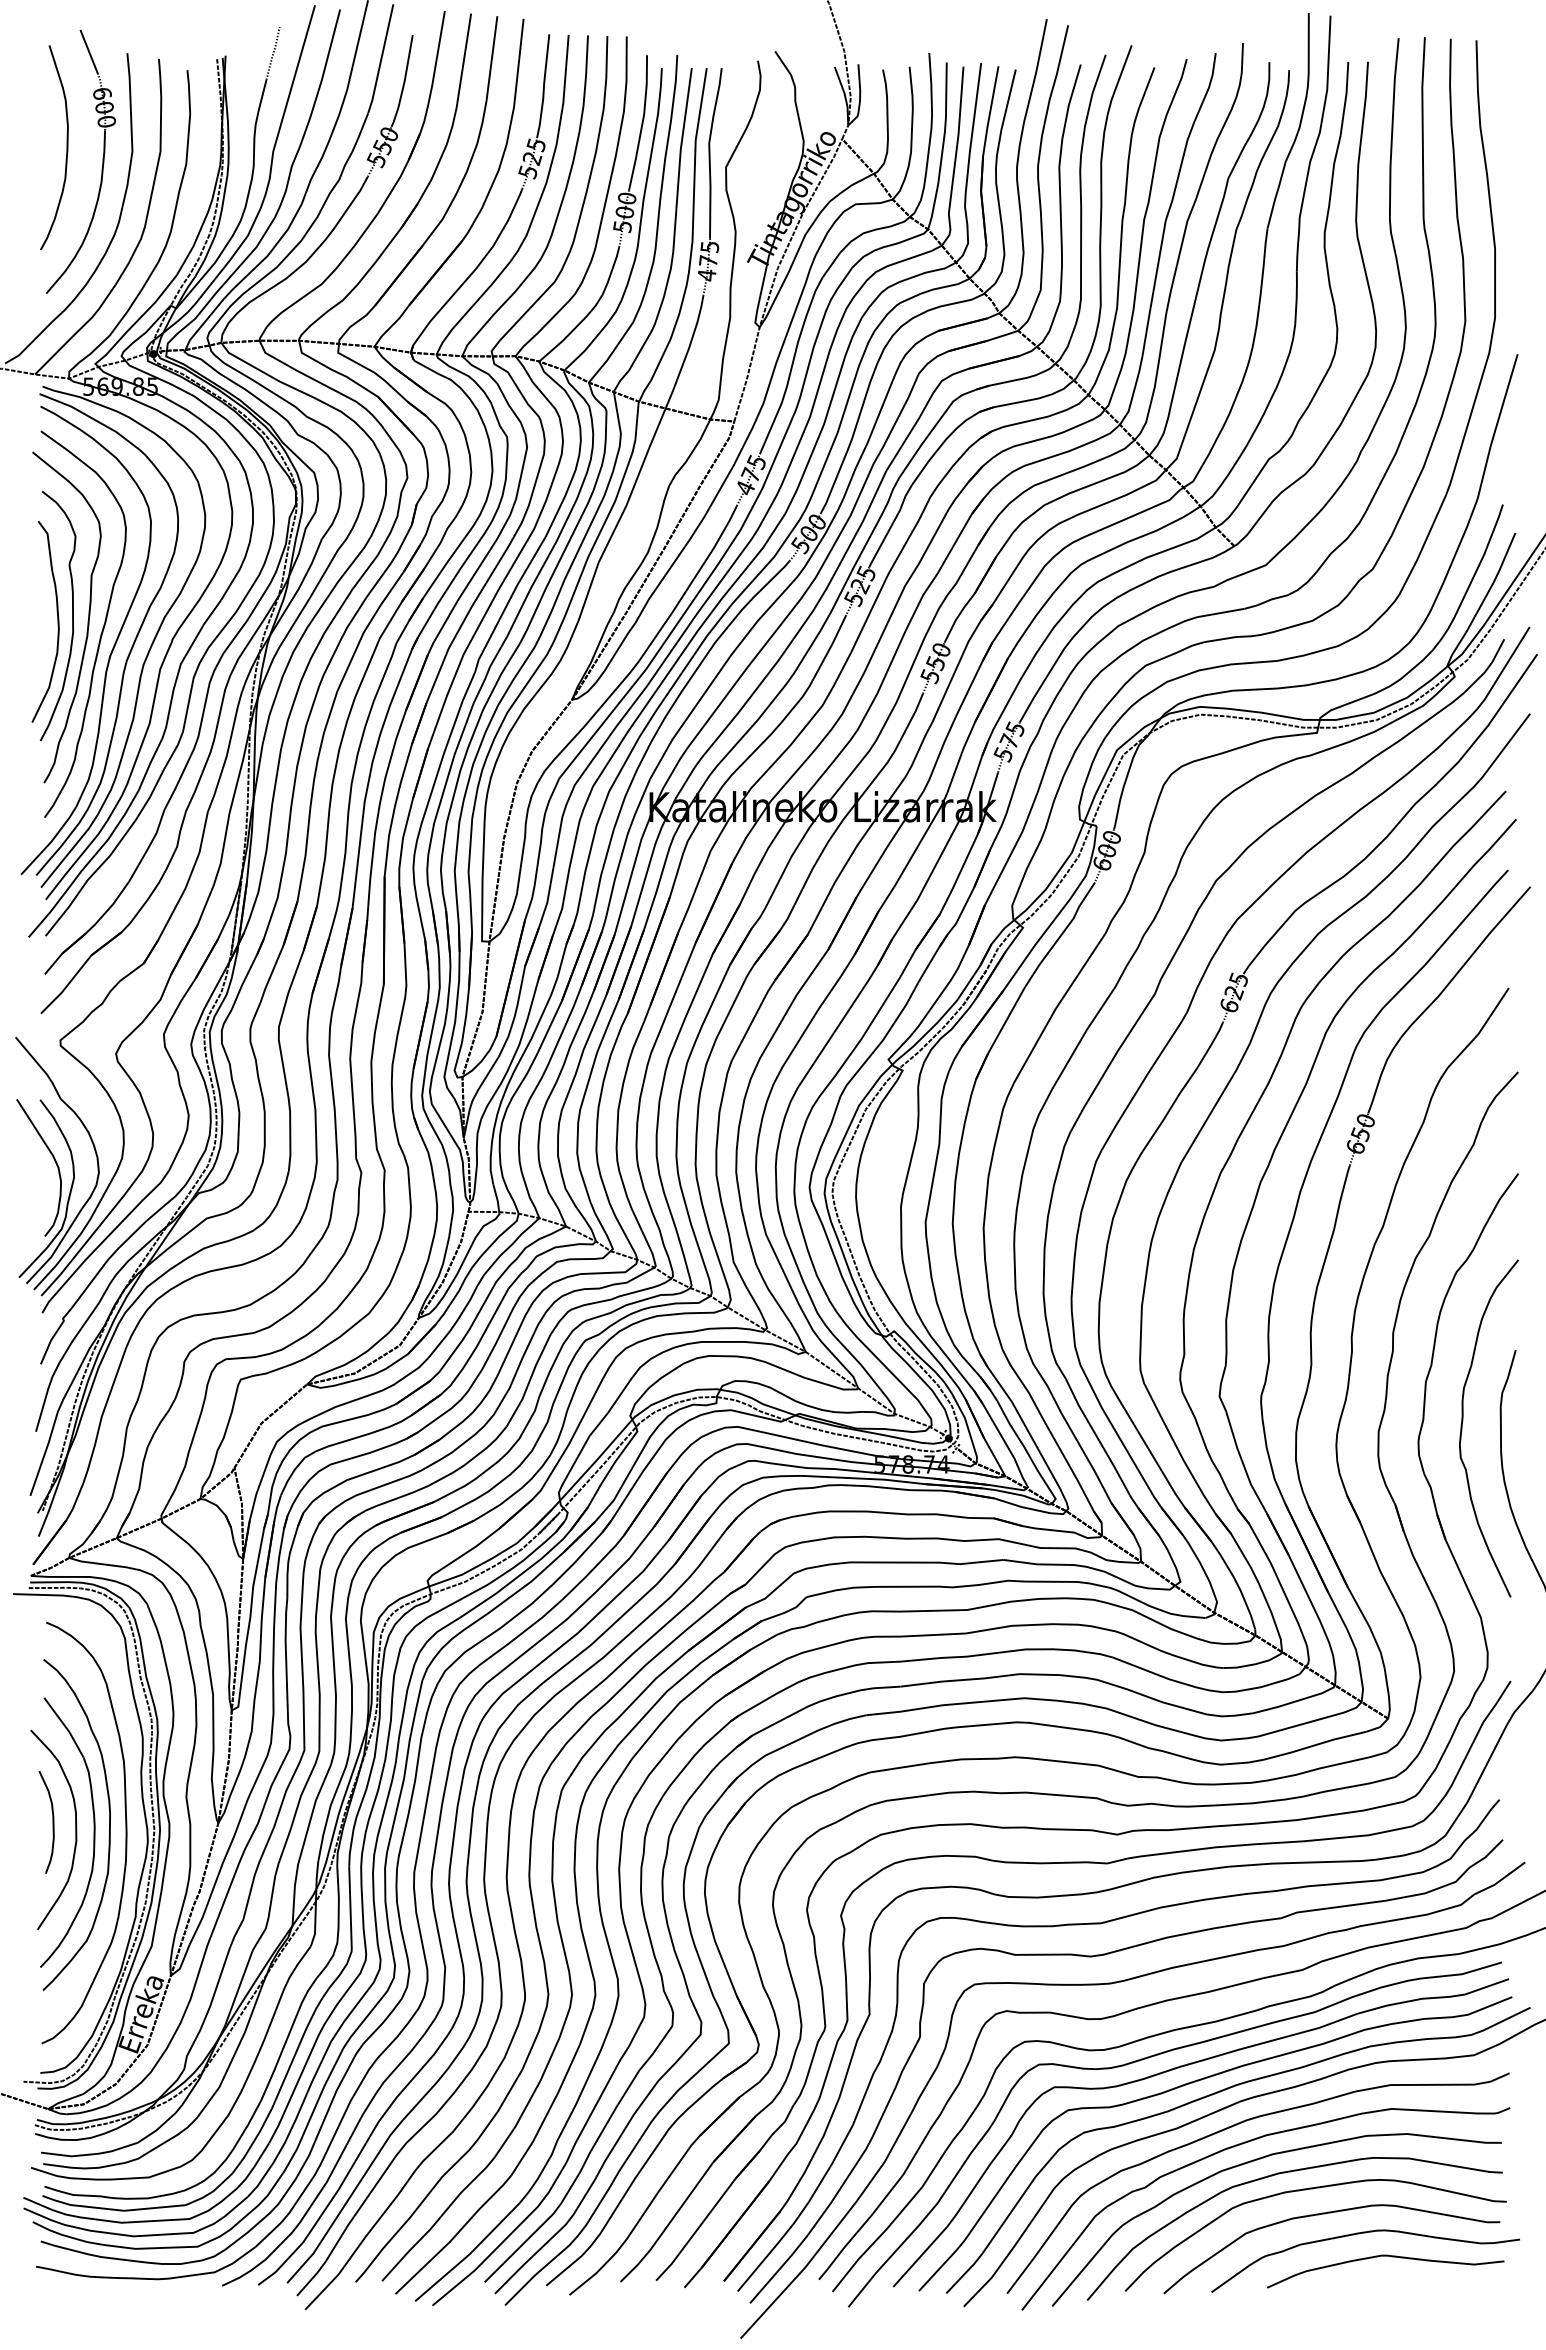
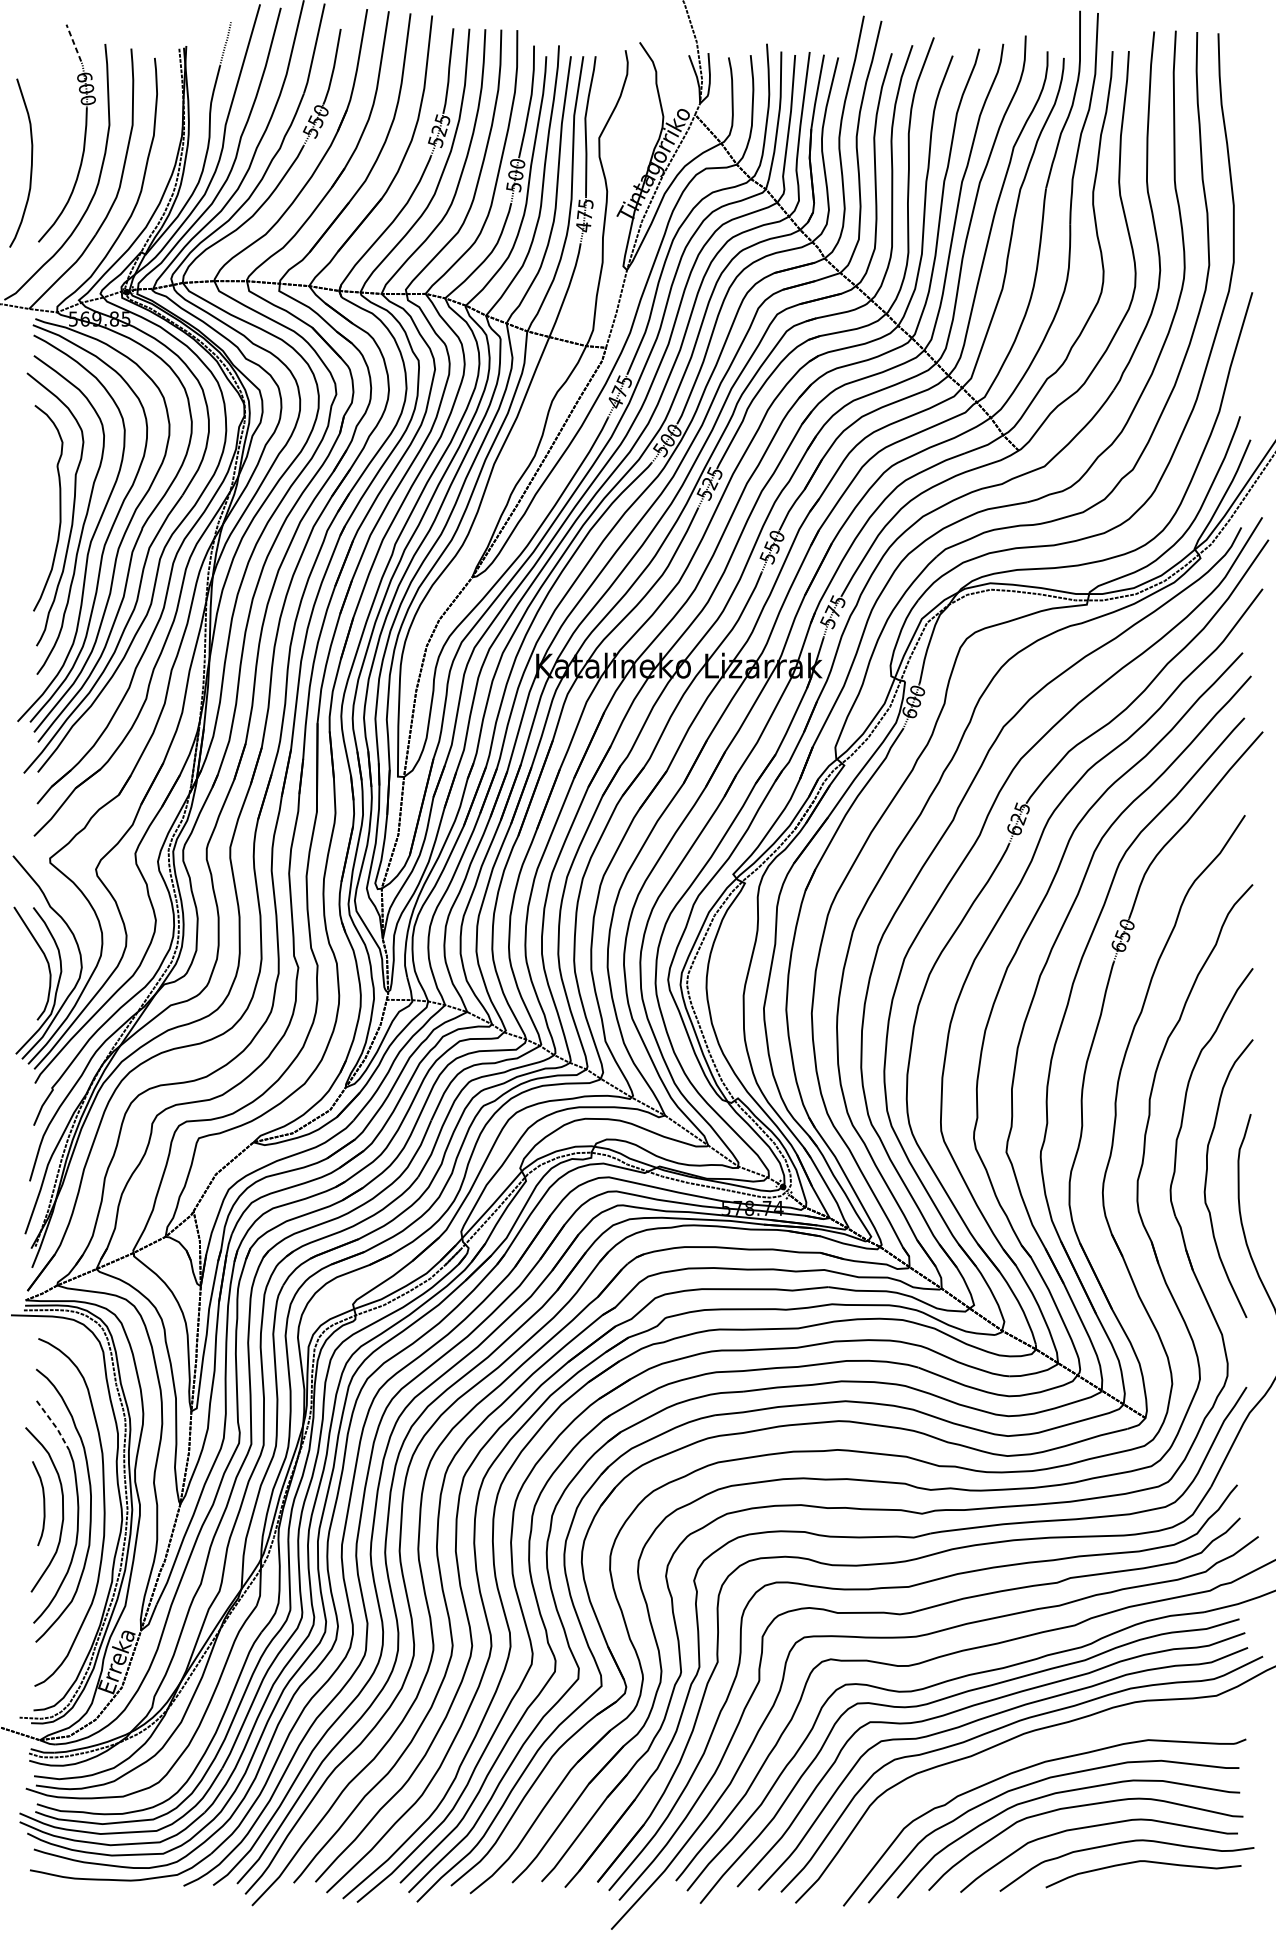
line: (89, 51) -> (74, 42), solid -> dashed
curve: (66, 147) -> (31, 162), moved
curve: (57, 621) -> (47, 512), removed
line: (65, 1727) -> (54, 1425), solid -> dashed
curve: (1237, 2125) -> (1021, 1753), removed

